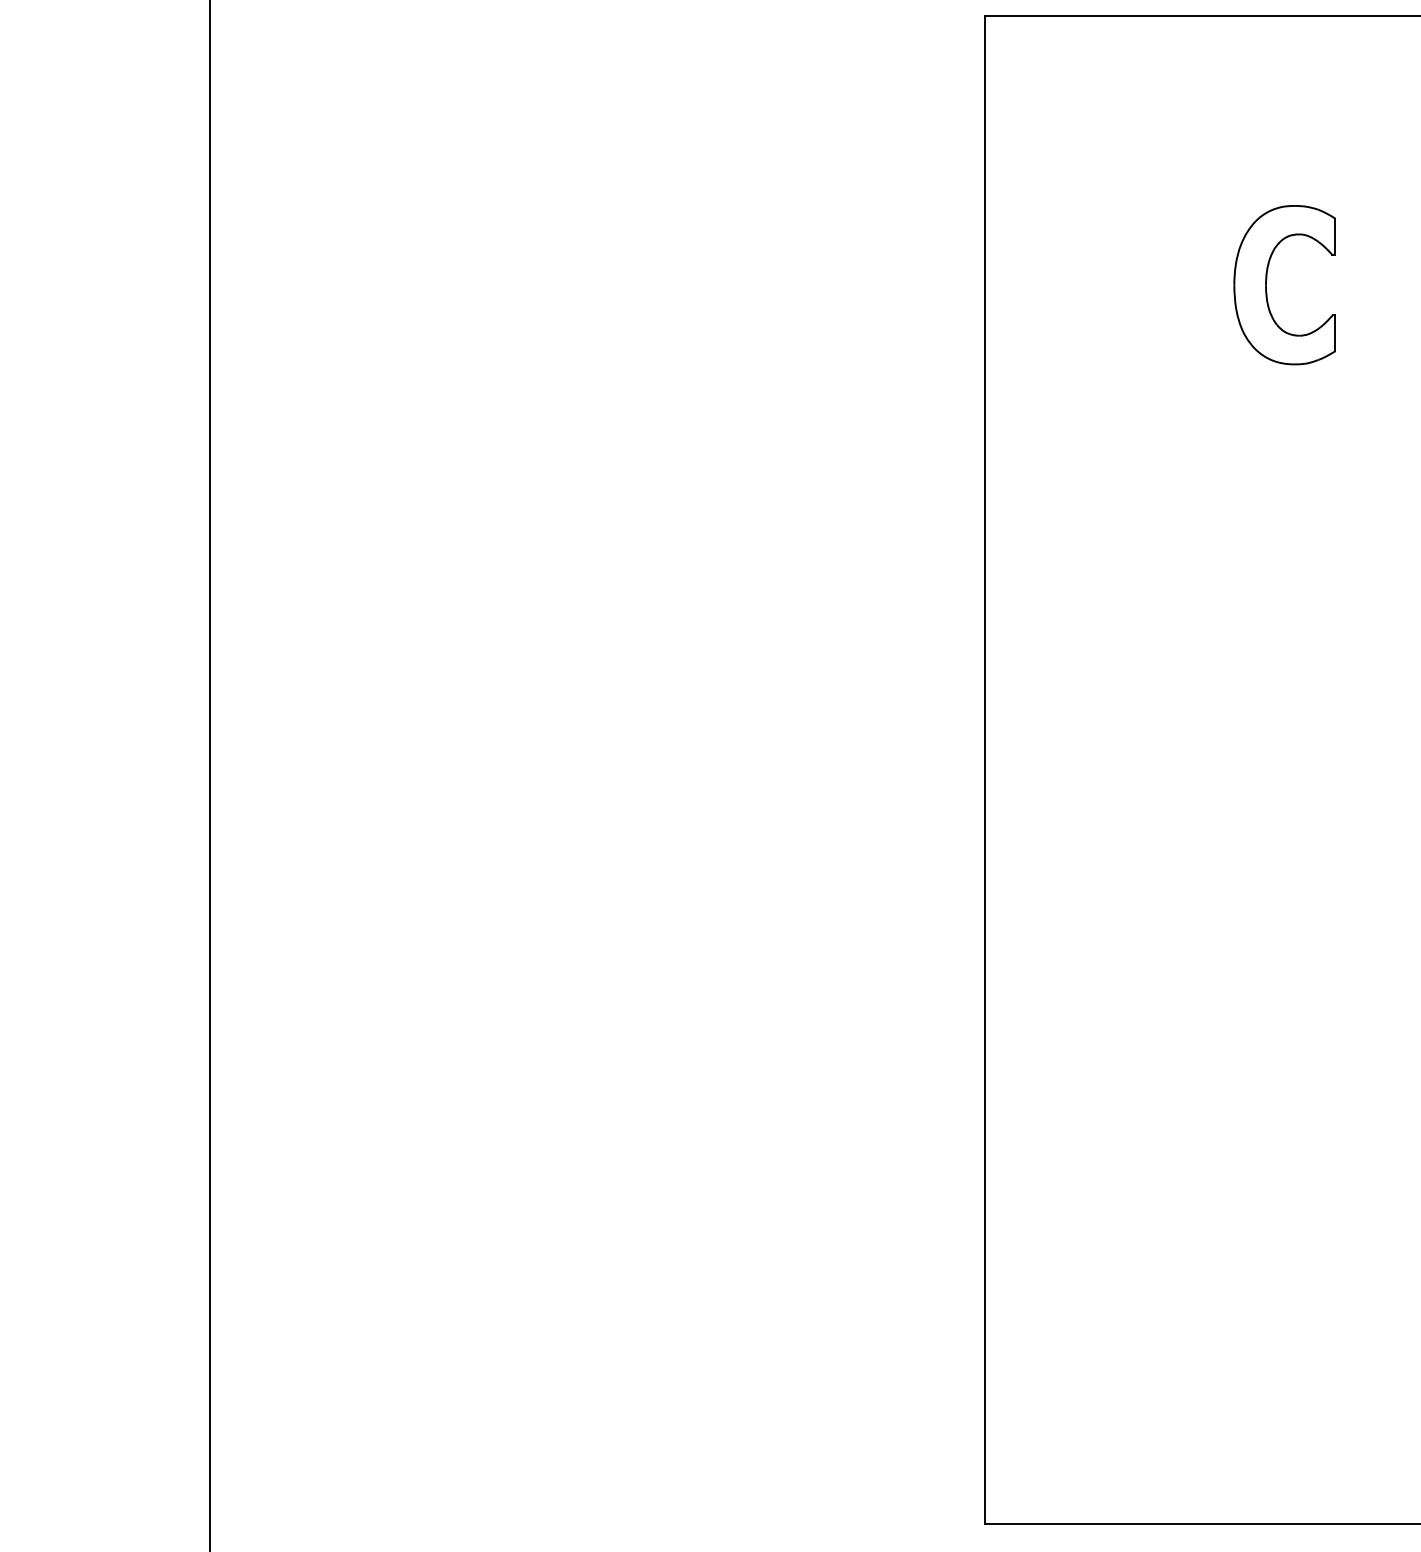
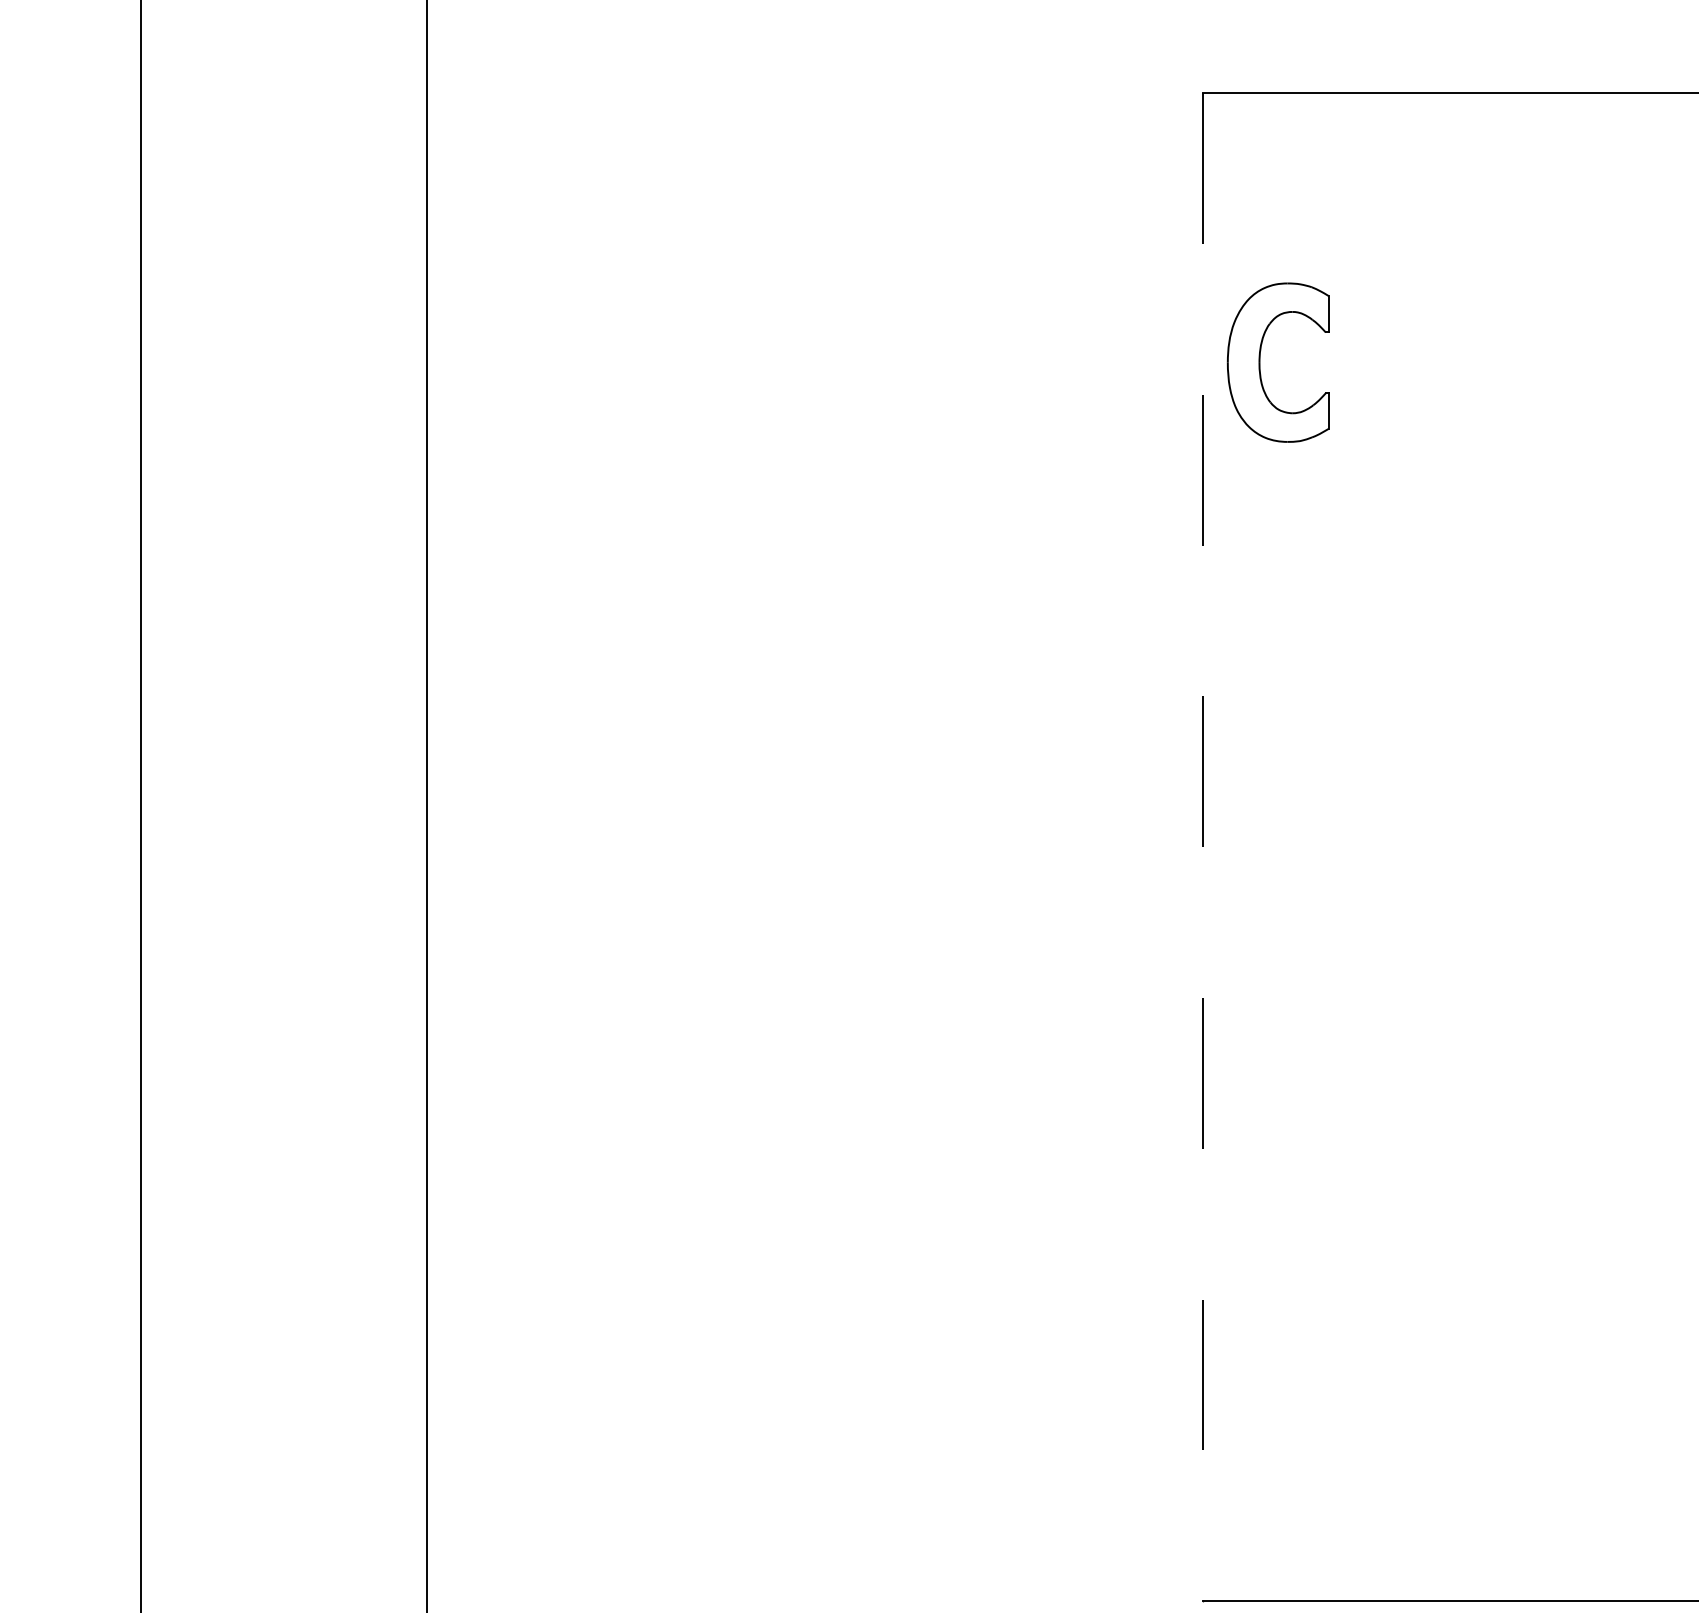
part: (1267, 284) -> (1260, 362), moved
line: (985, 769) -> (1202, 847), solid -> dashed

